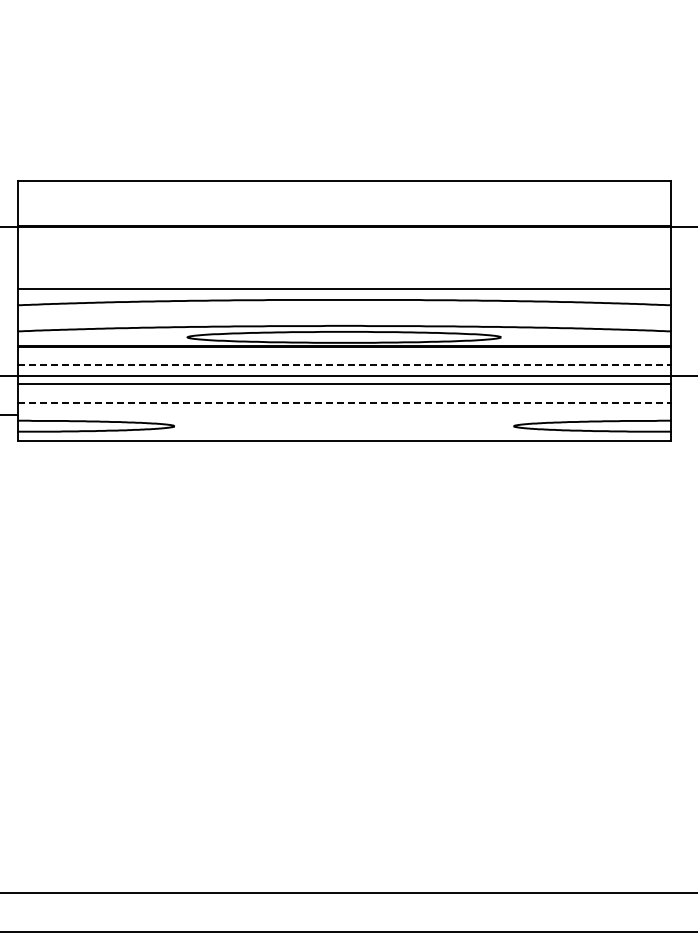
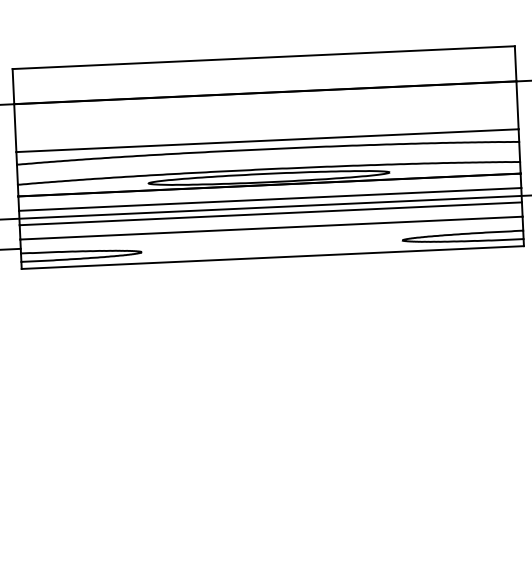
line: (344, 365) -> (270, 199), dashed -> solid
line: (344, 402) -> (271, 228), dashed -> solid

